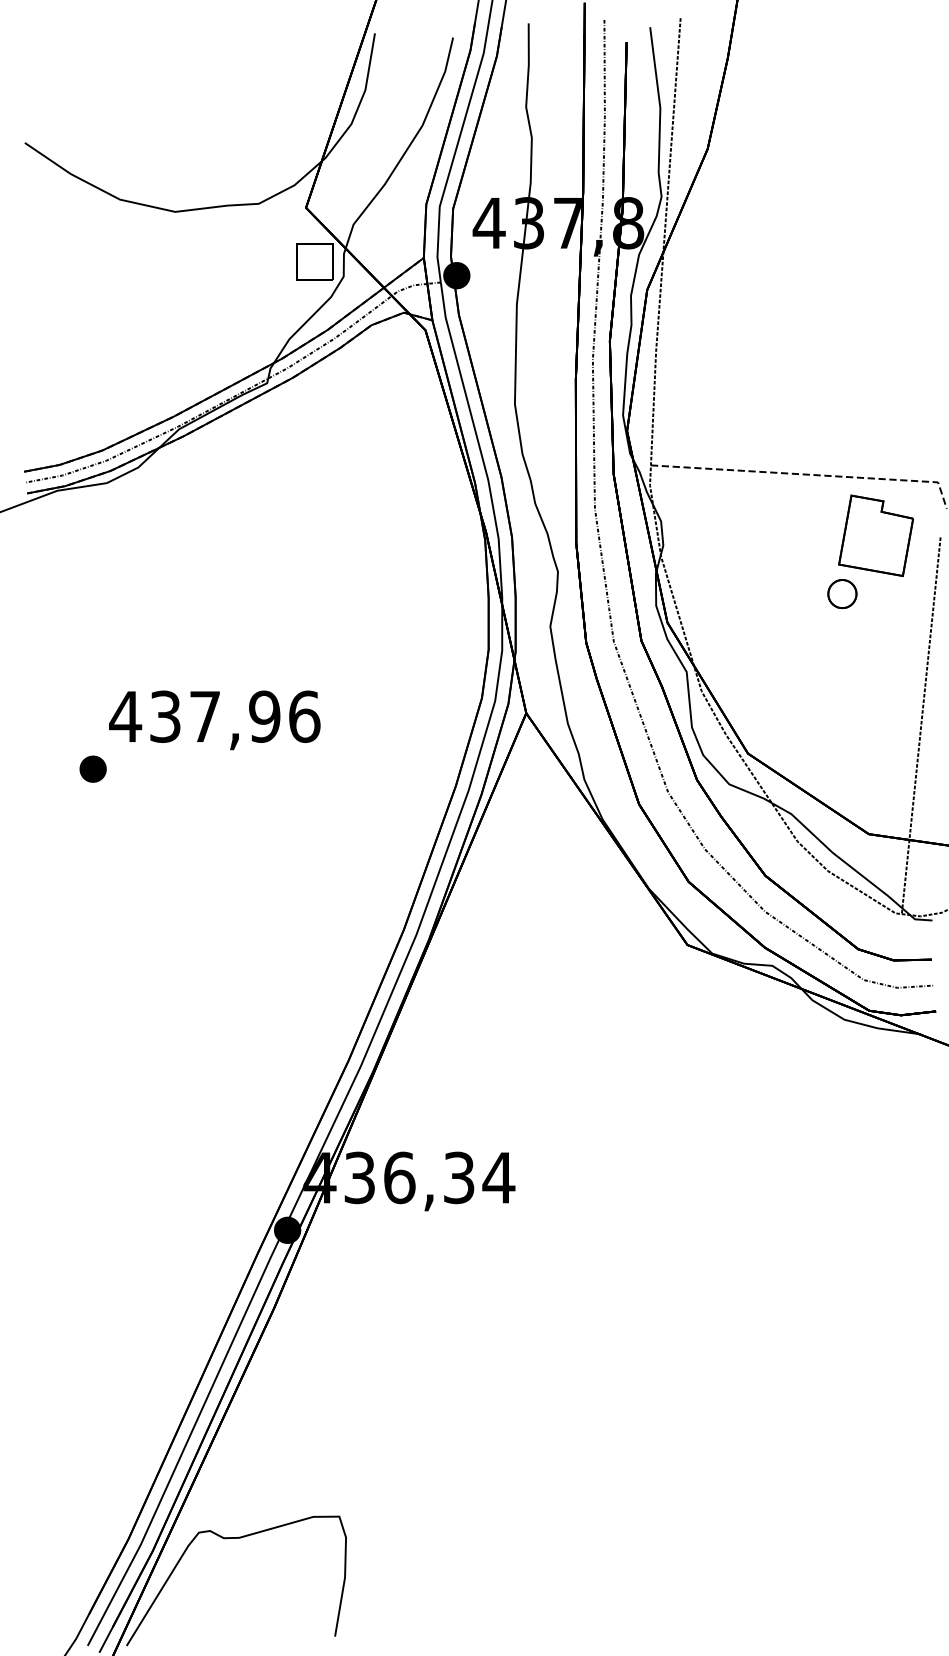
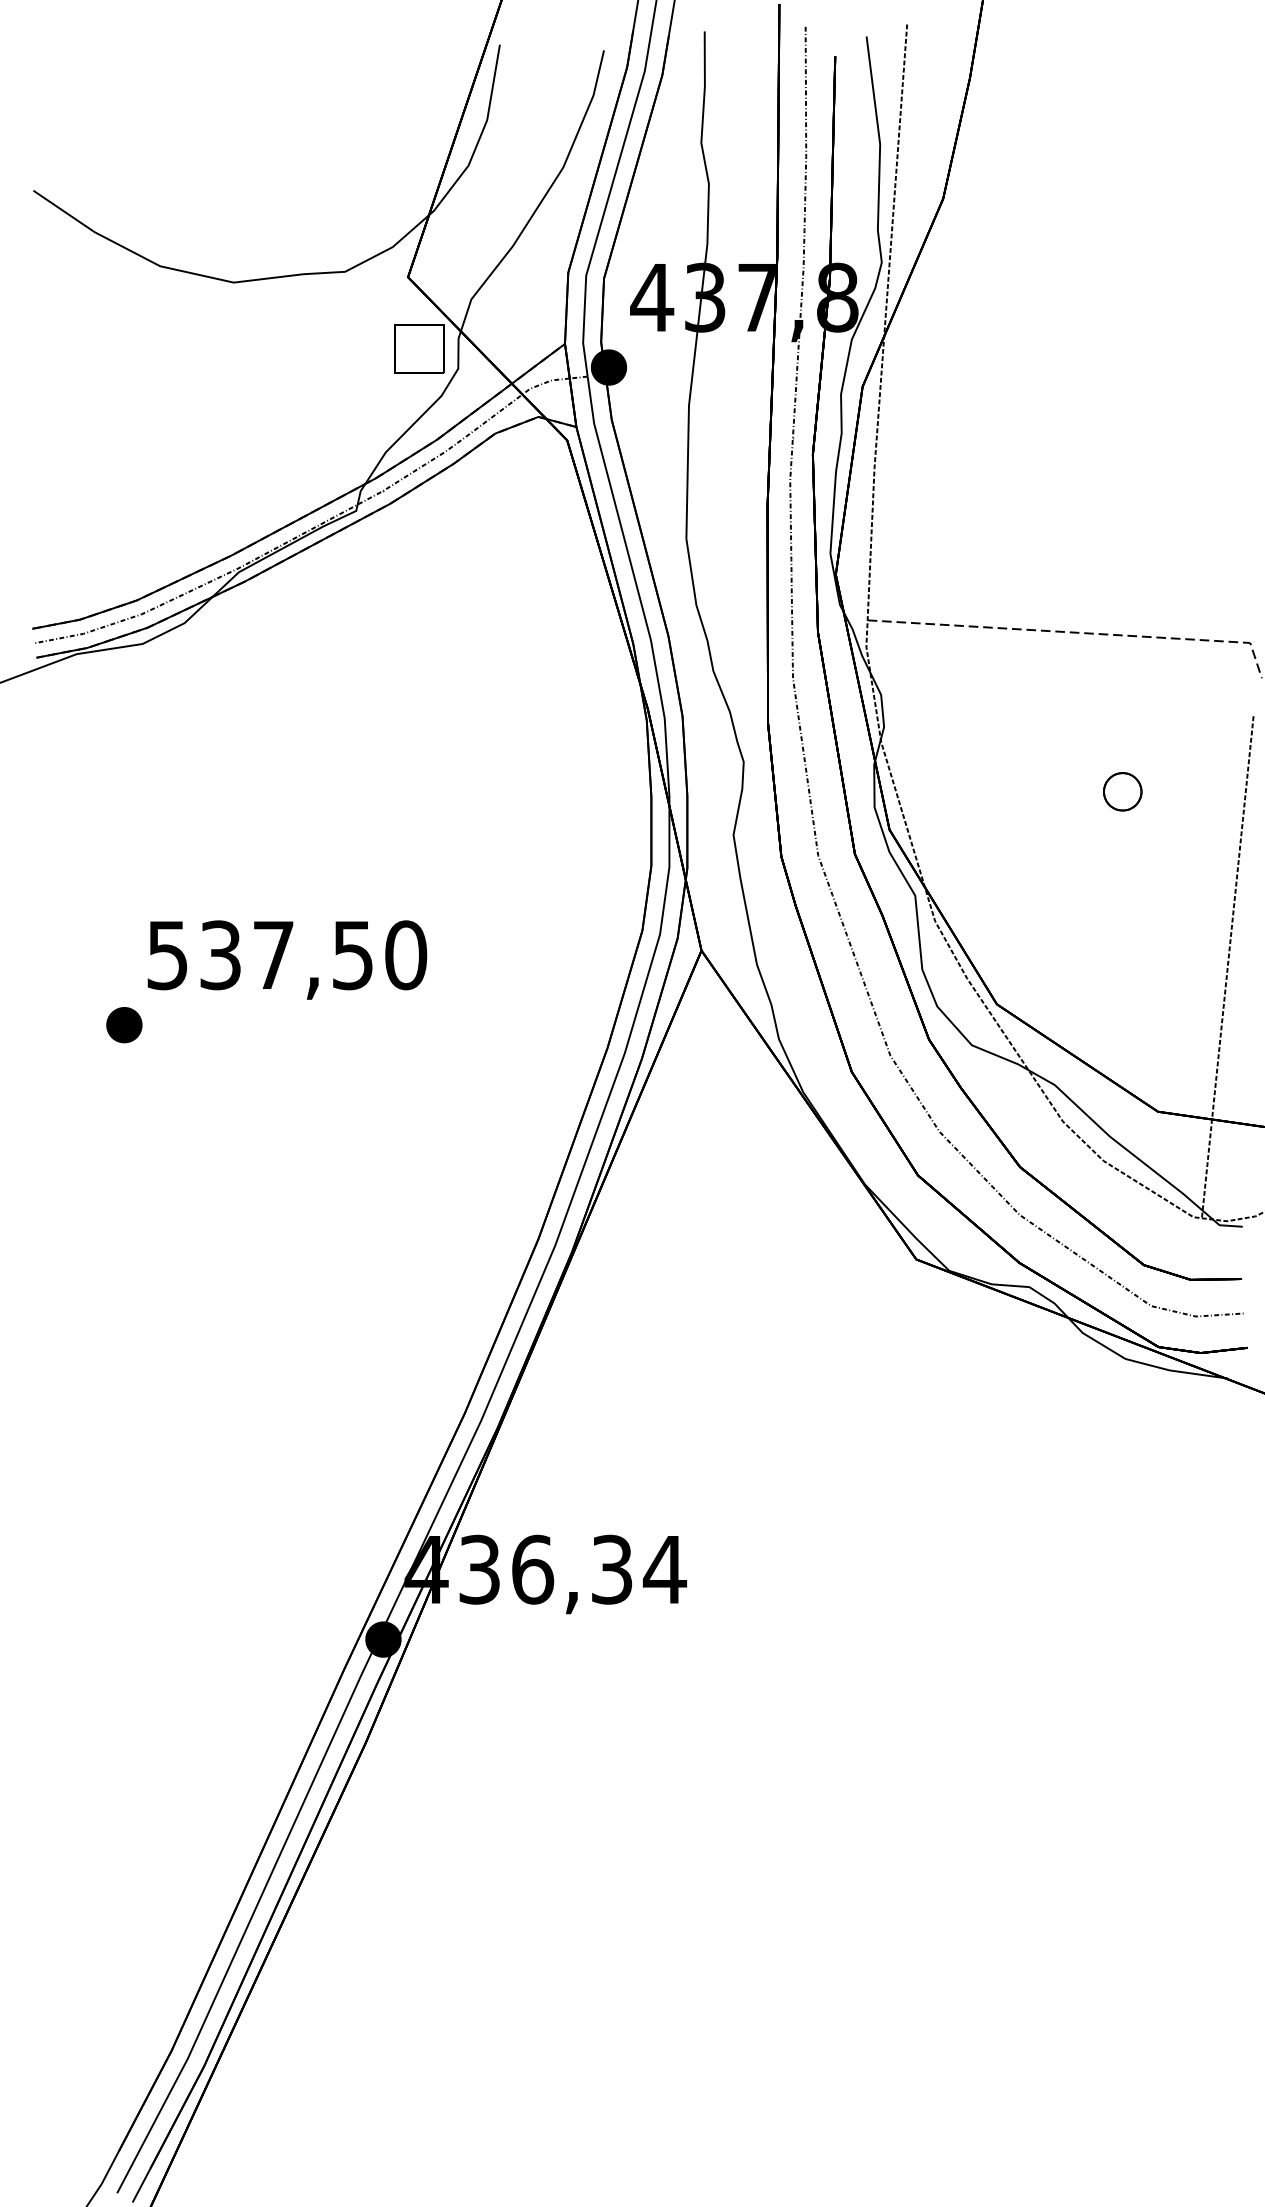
part: (876, 535) -> (1167, 713), removed
text: (214, 716) -> (286, 955), 437,96 -> 537,50
curve: (236, 1538) -> (315, 2050), removed

